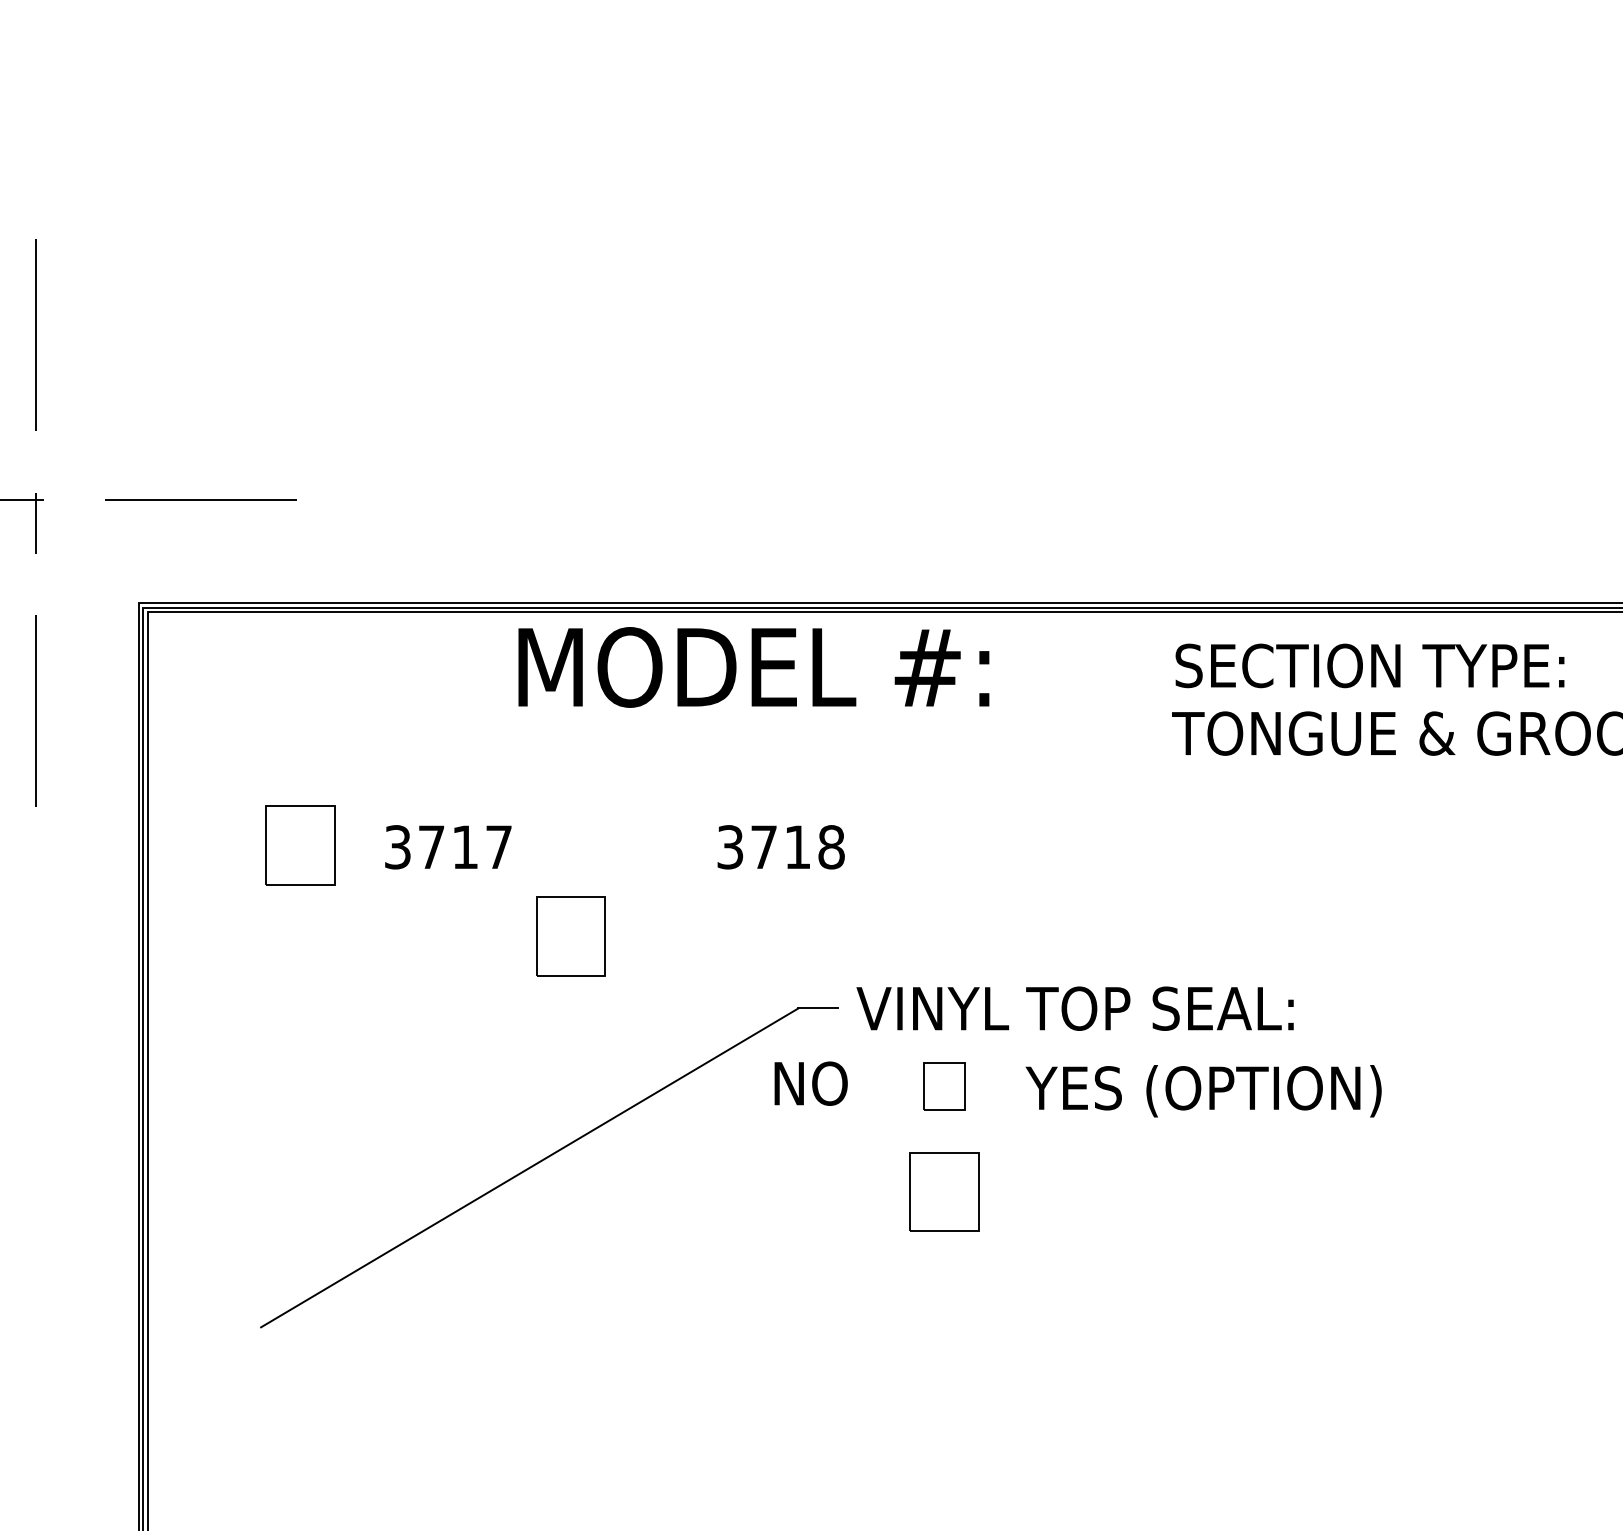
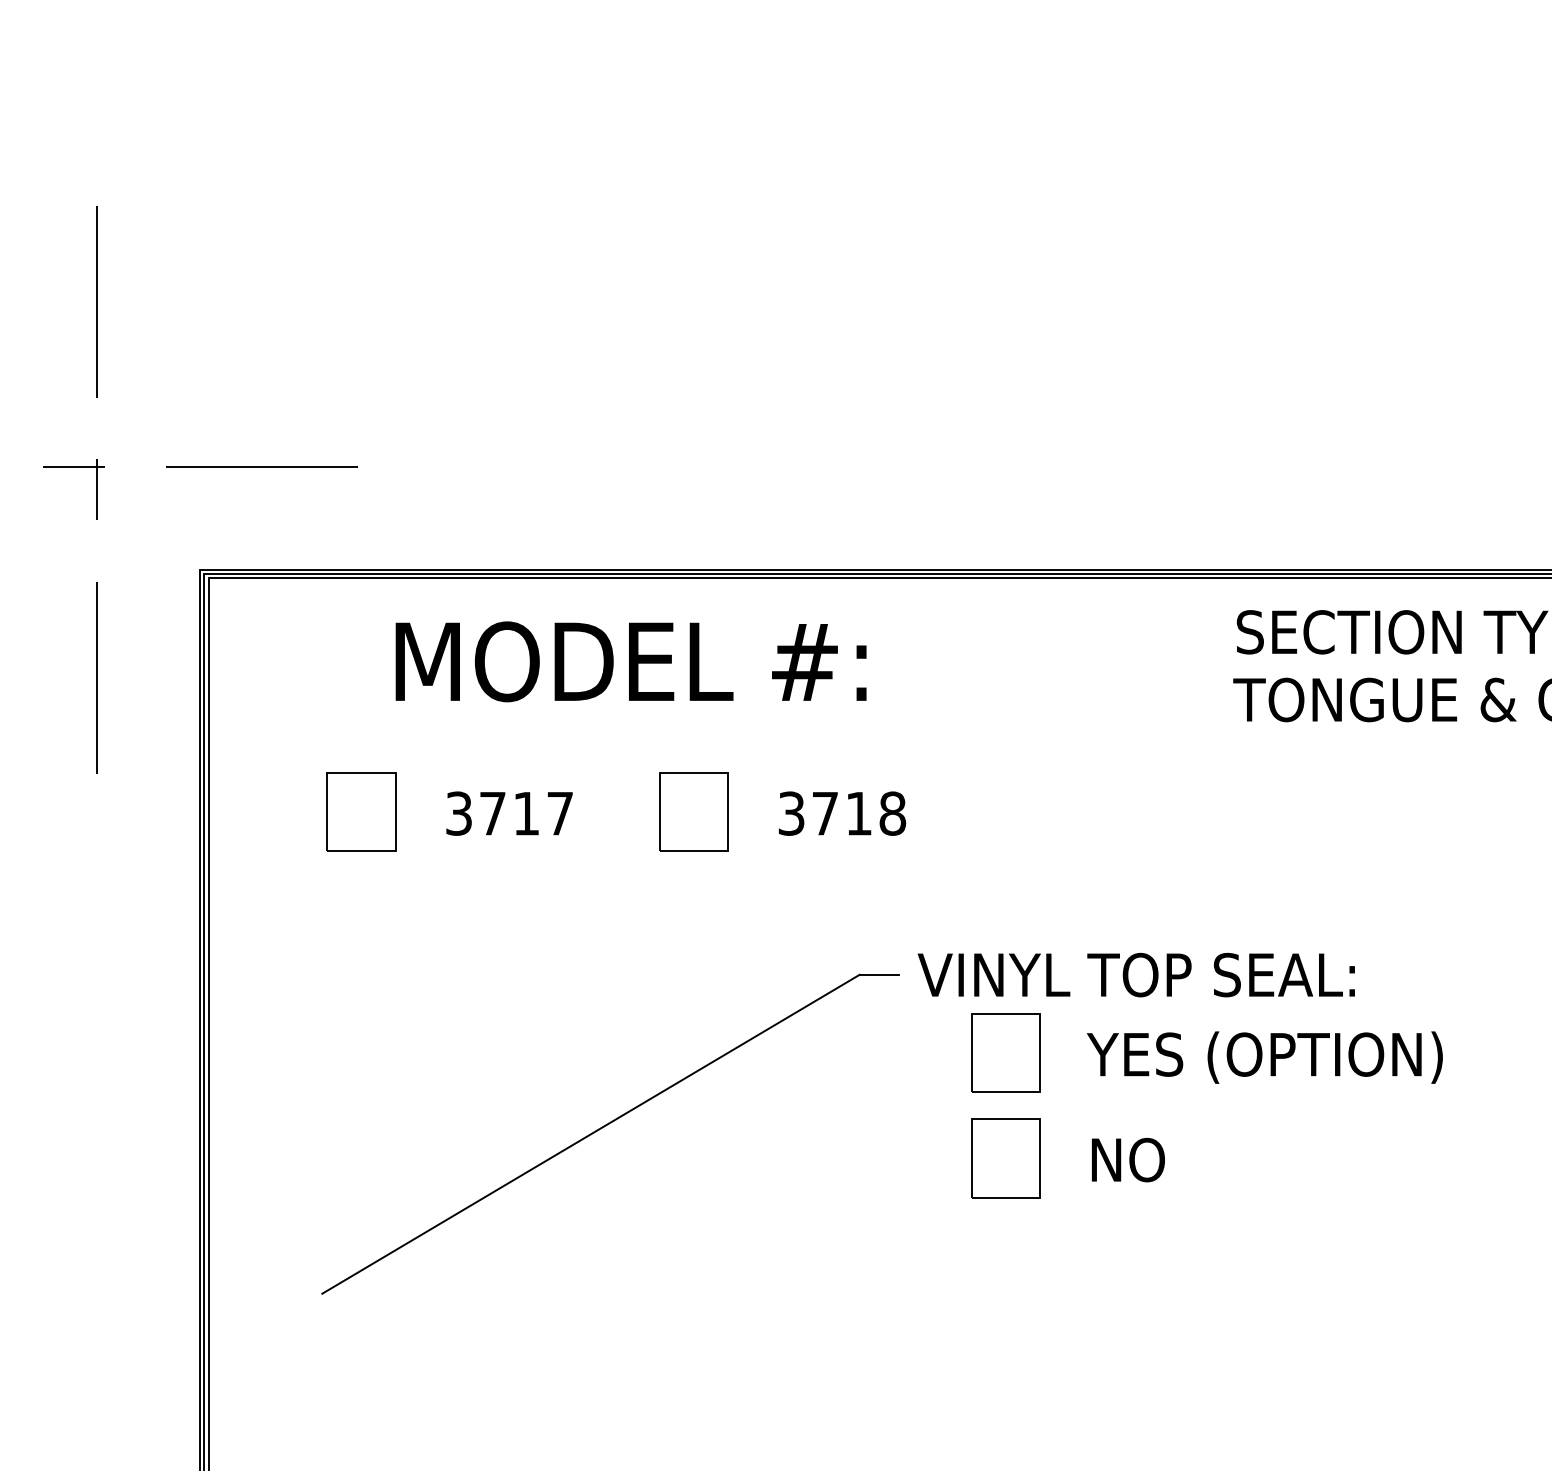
text: (753, 667) -> (630, 661), moved
part: (570, 936) -> (693, 811), moved
text: (810, 1083) -> (1127, 1159), moved
part: (944, 1086) -> (1005, 1052), size x1.67

